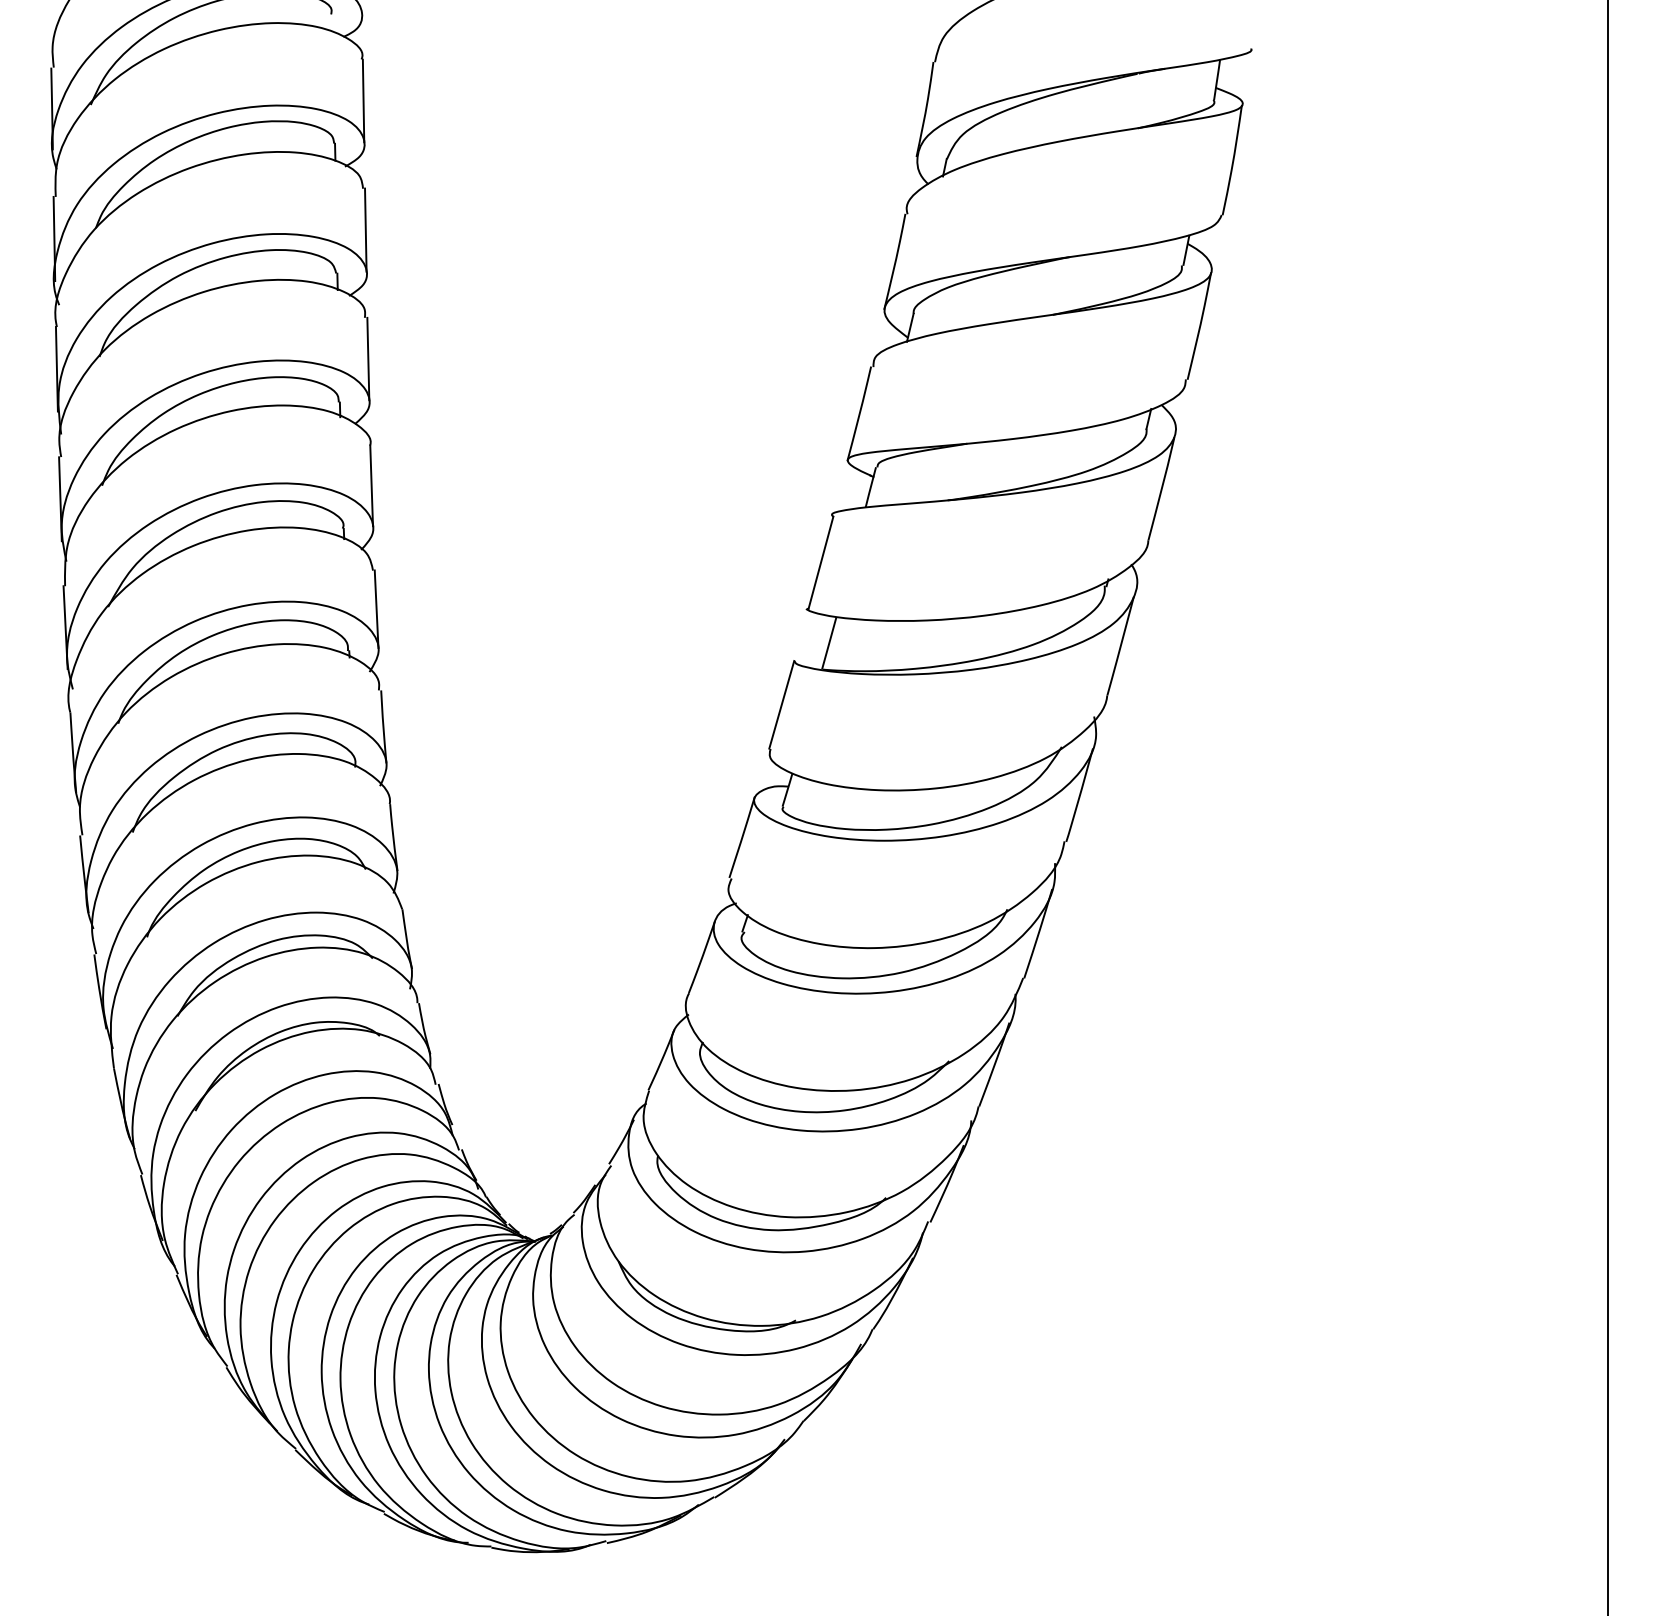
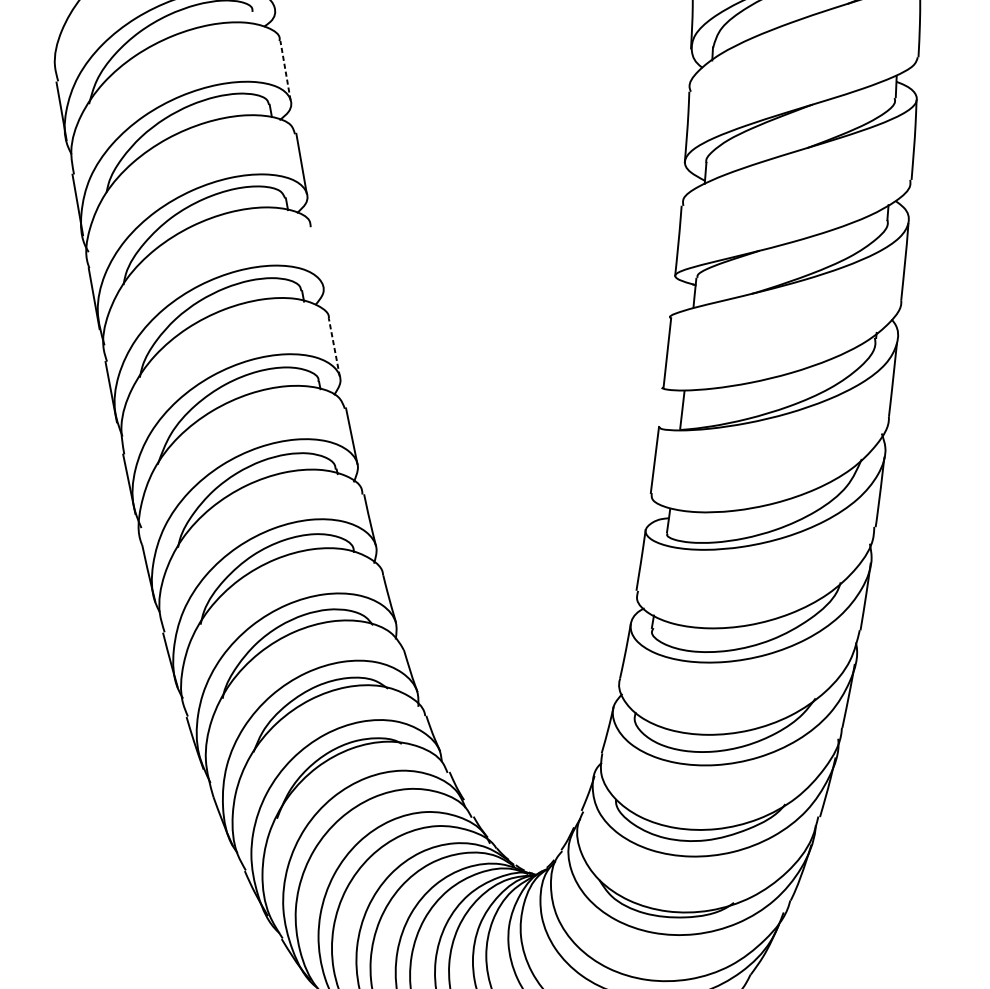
line: (363, 100) -> (285, 70), solid -> dashed
line: (368, 358) -> (317, 256), removed
line: (371, 485) -> (334, 347), solid -> dashed

